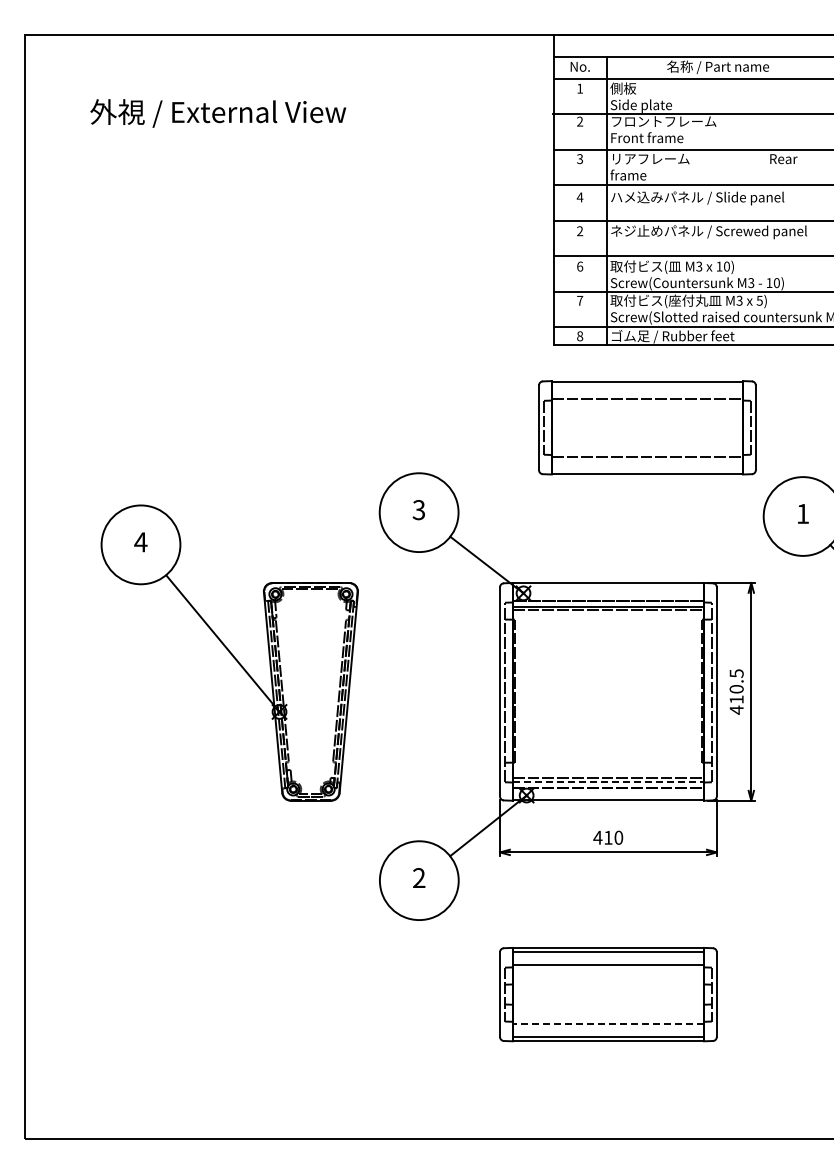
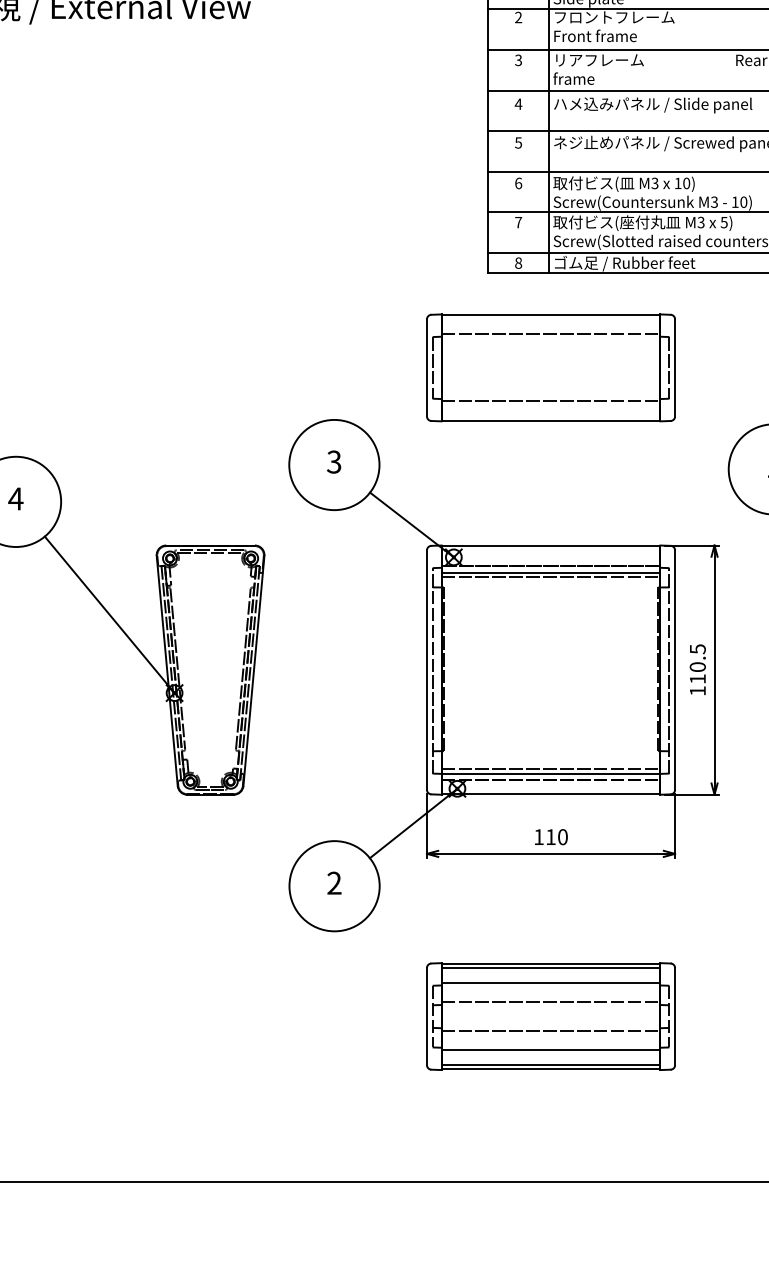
text: (580, 231) -> (519, 143), 2 -> 5
part: (647, 427) -> (551, 367), moved
text: (736, 709) -> (697, 690), 410.5 -> 110.5
line: (608, 782) -> (551, 773), dashed -> solid
text: (597, 837) -> (538, 836), 410 -> 110
line: (608, 981) -> (551, 1001), added
line: (608, 1007) -> (551, 1031), added
line: (608, 1023) -> (551, 1049), dashed -> solid

